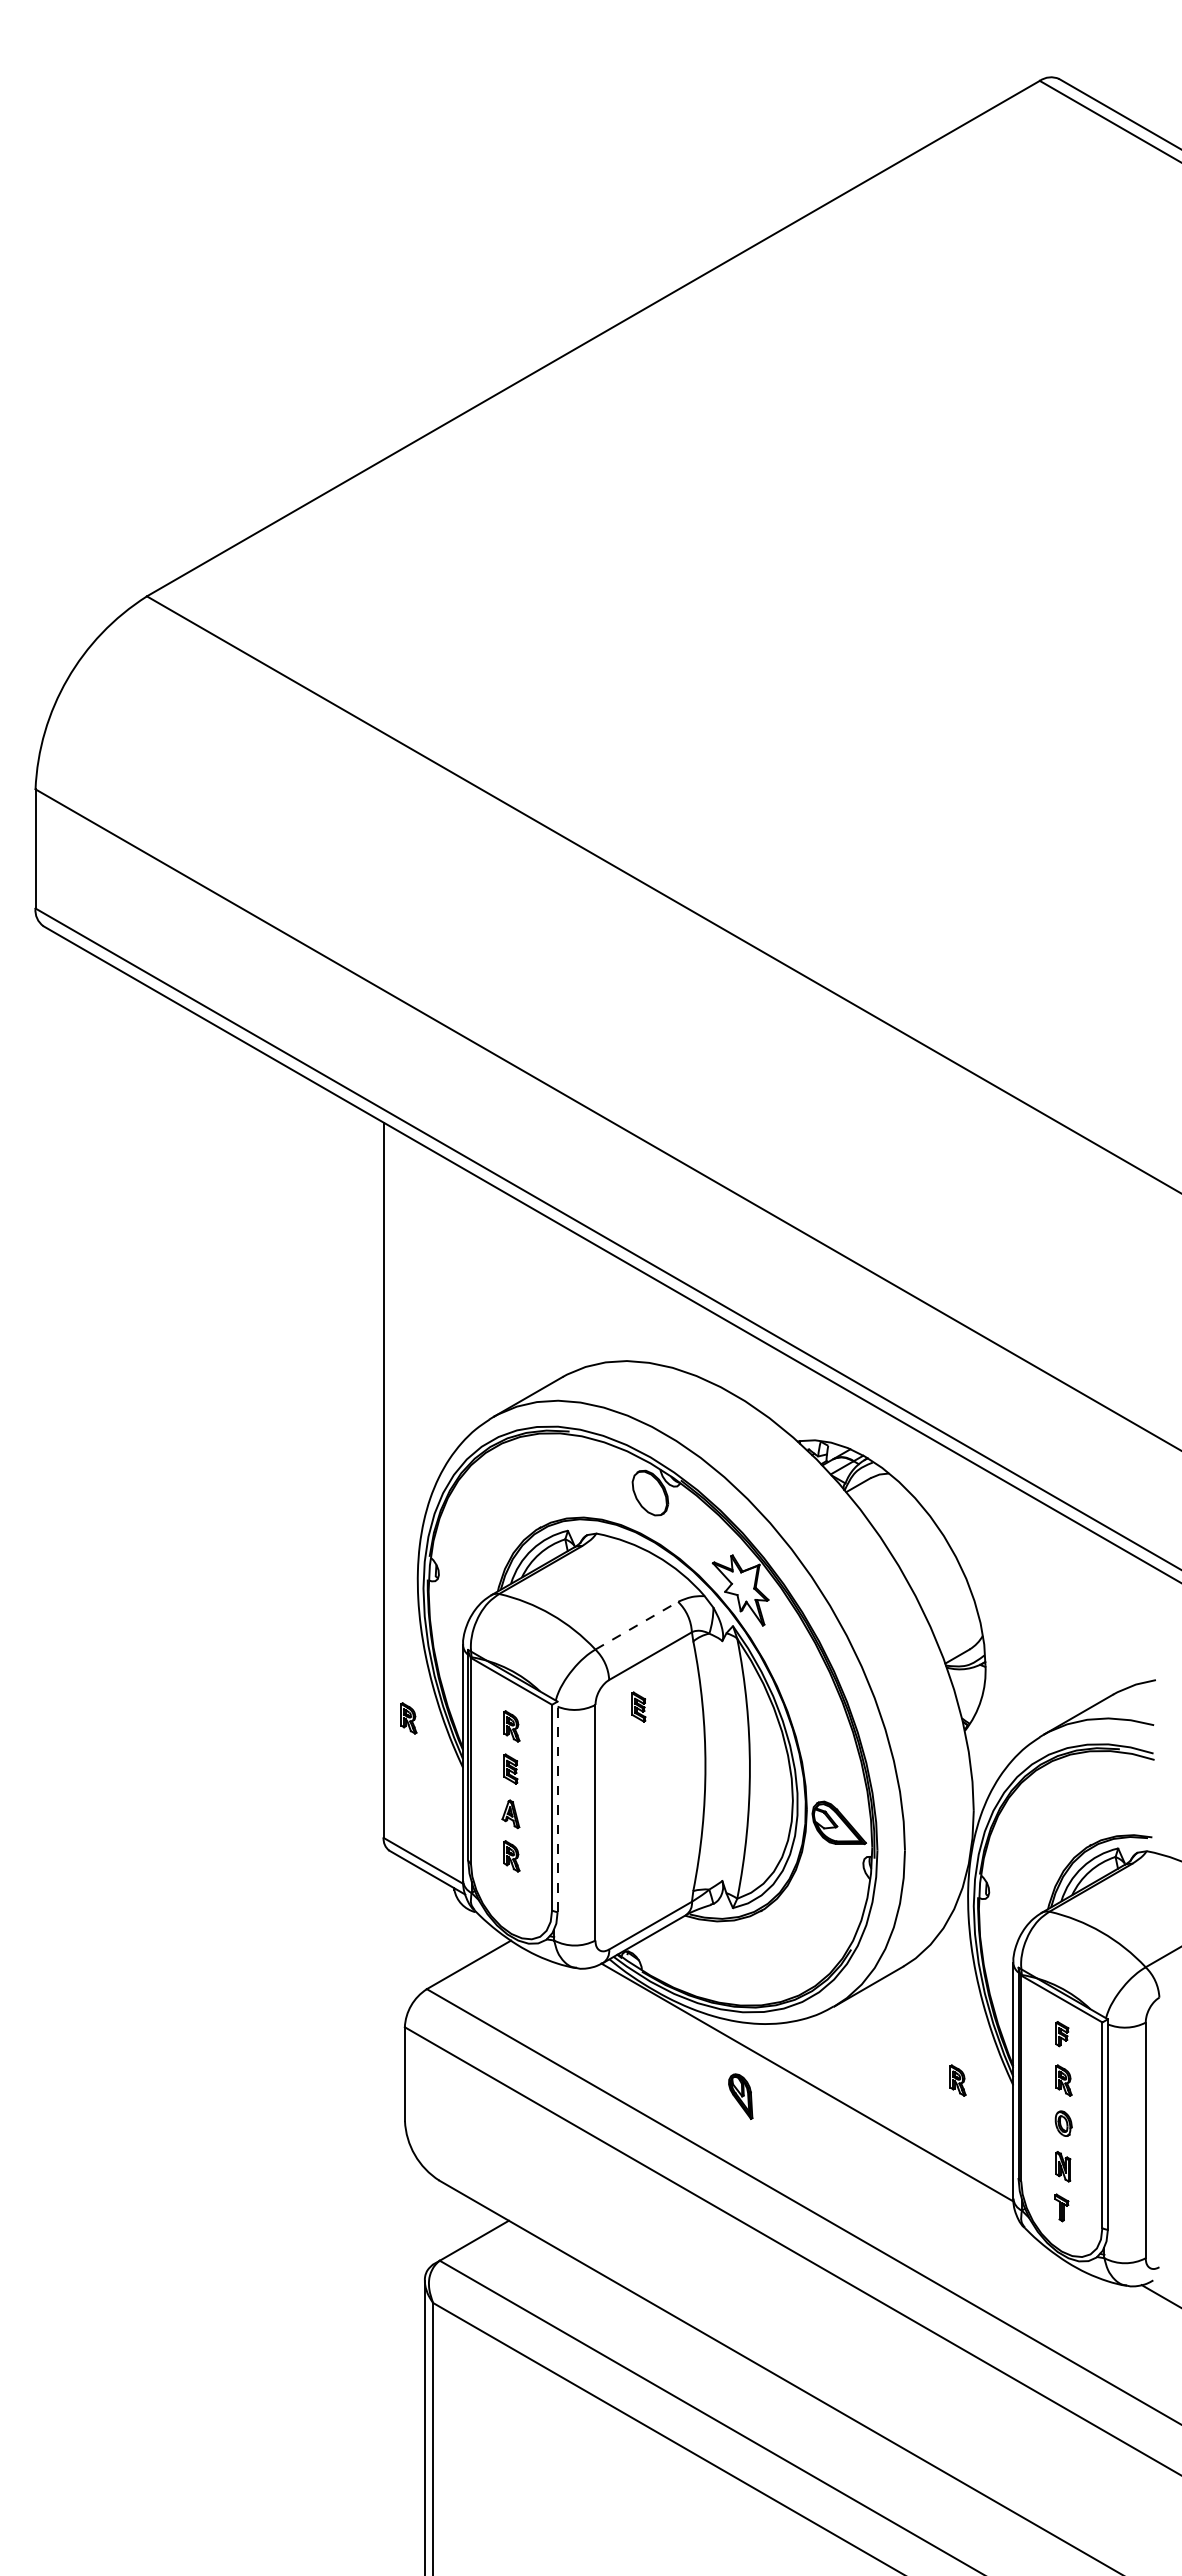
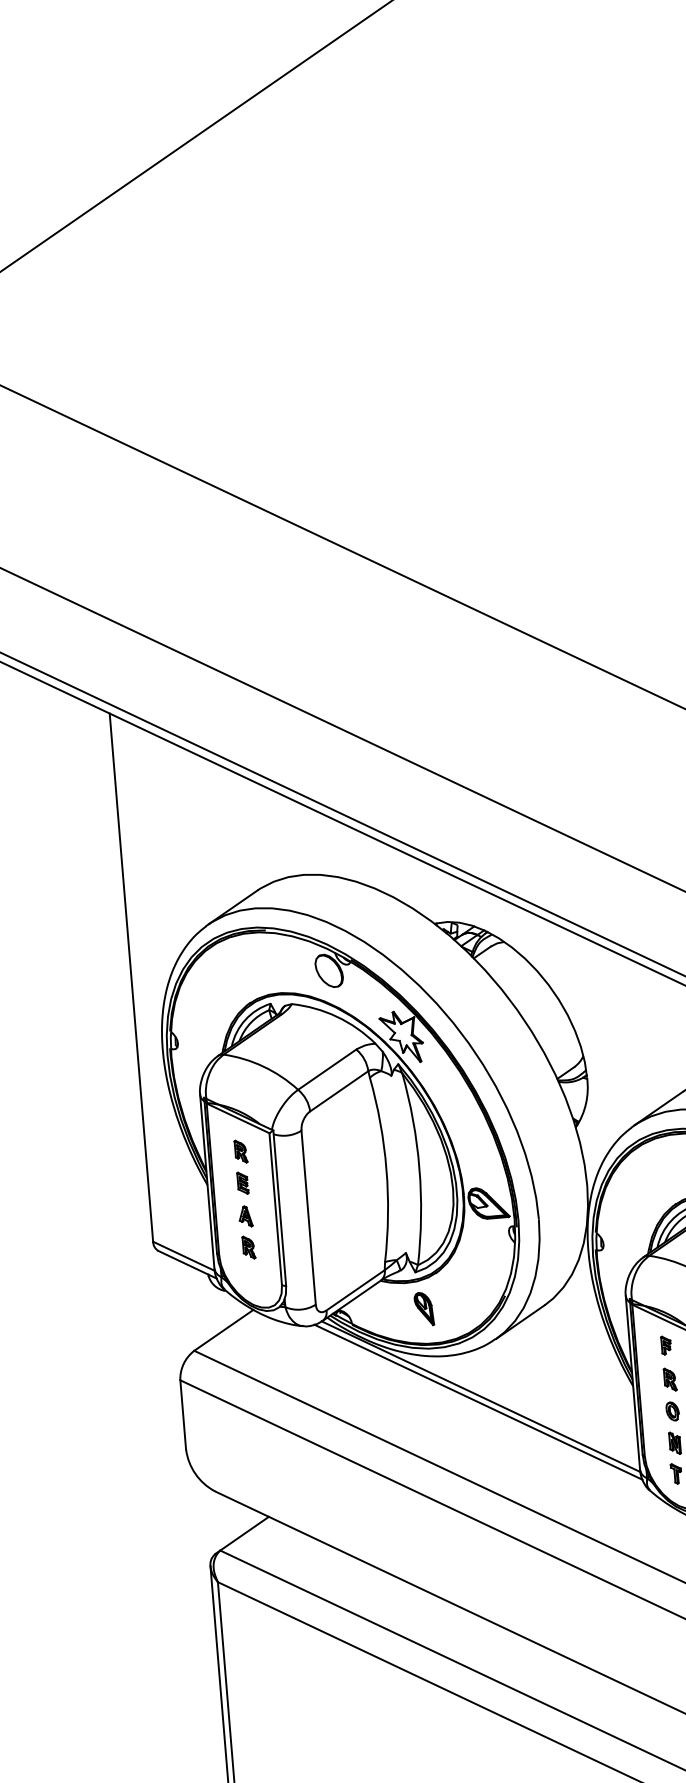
line: (636, 1625) -> (326, 1069), dashed -> solid
part: (638, 1706) -> (333, 1129), removed
part: (408, 1718) -> (164, 1152), removed
line: (557, 1806) -> (279, 1208), dashed -> solid
part: (957, 2080) -> (591, 1386), removed
line: (803, 2089) -> (478, 1402), added
part: (740, 2096) -> (424, 1309), moved

